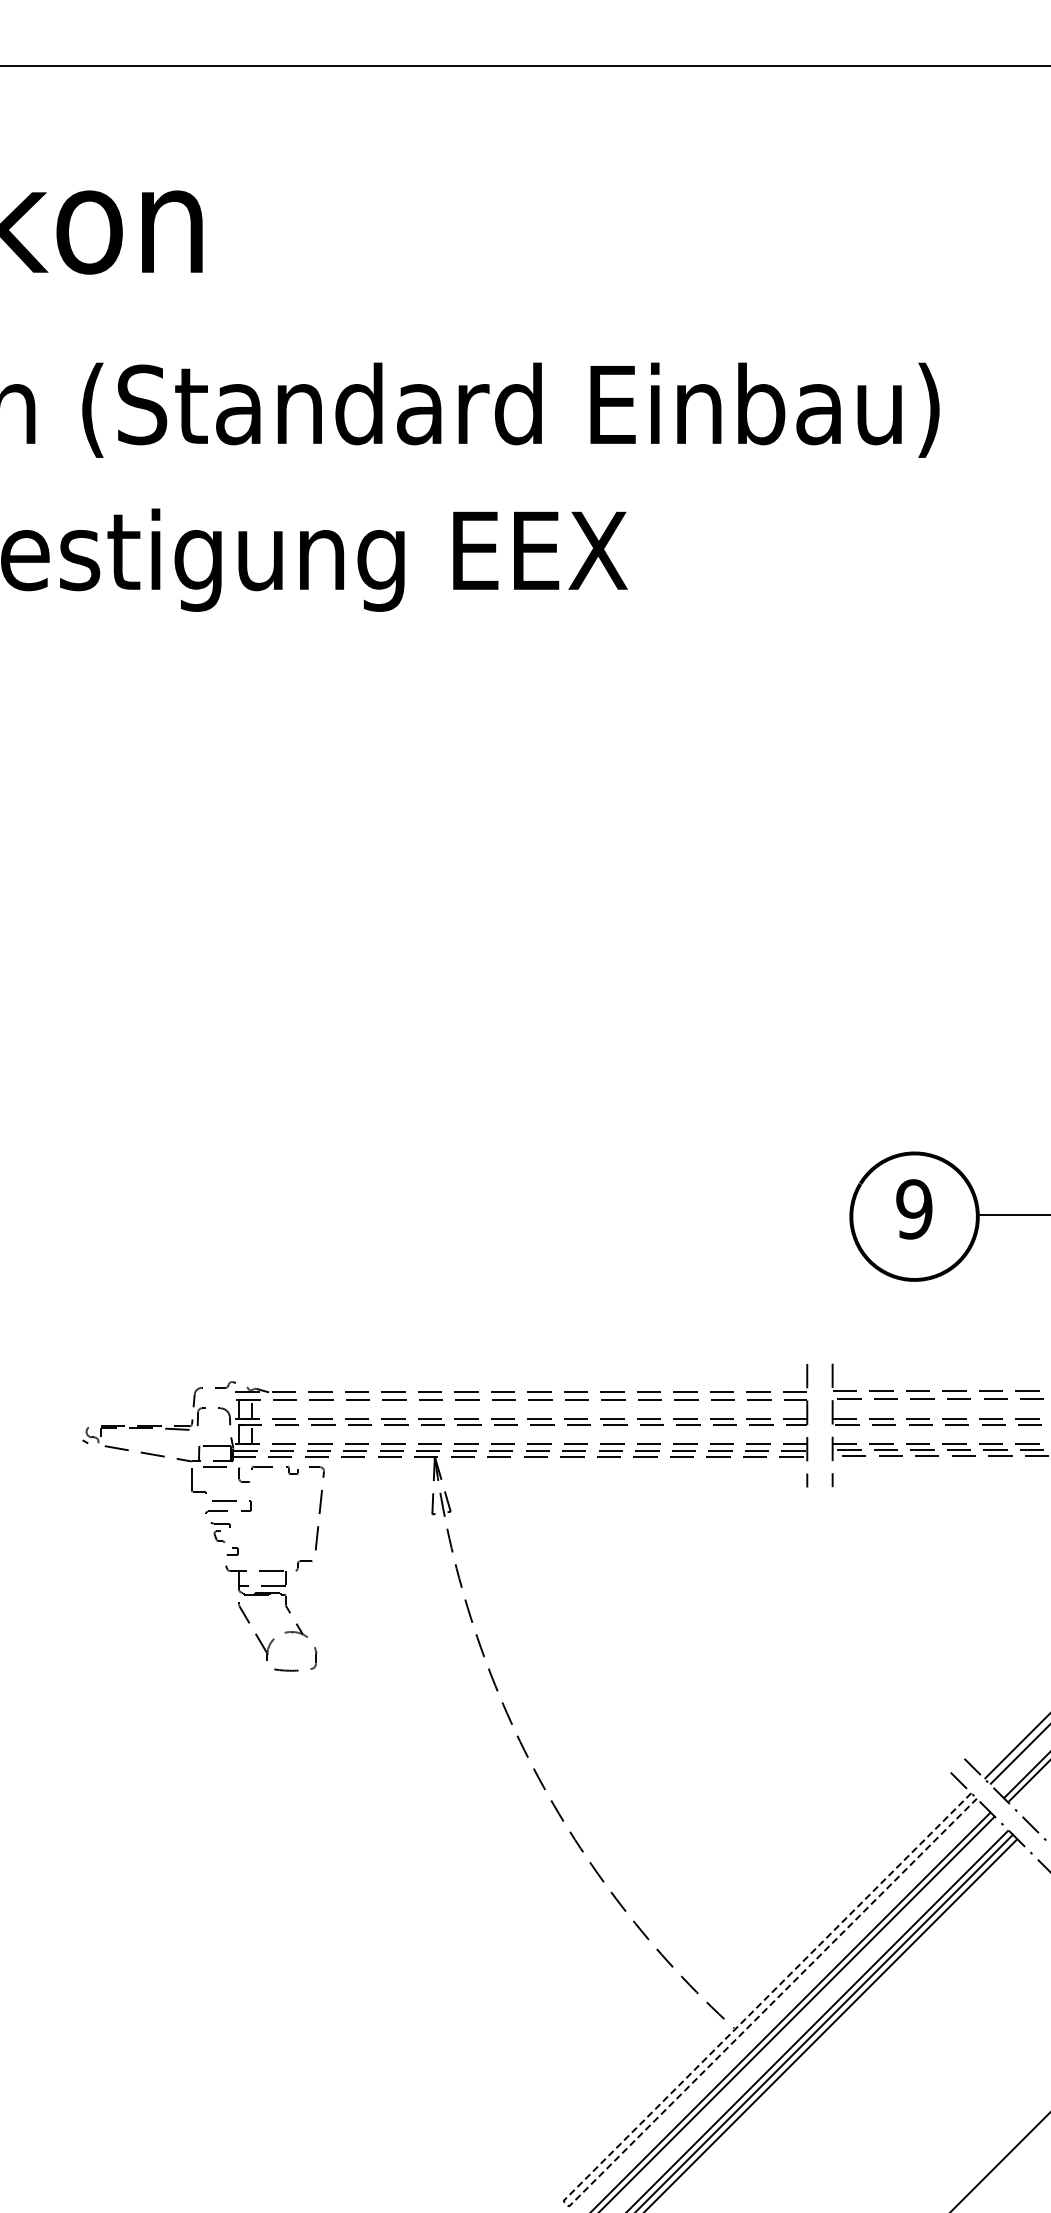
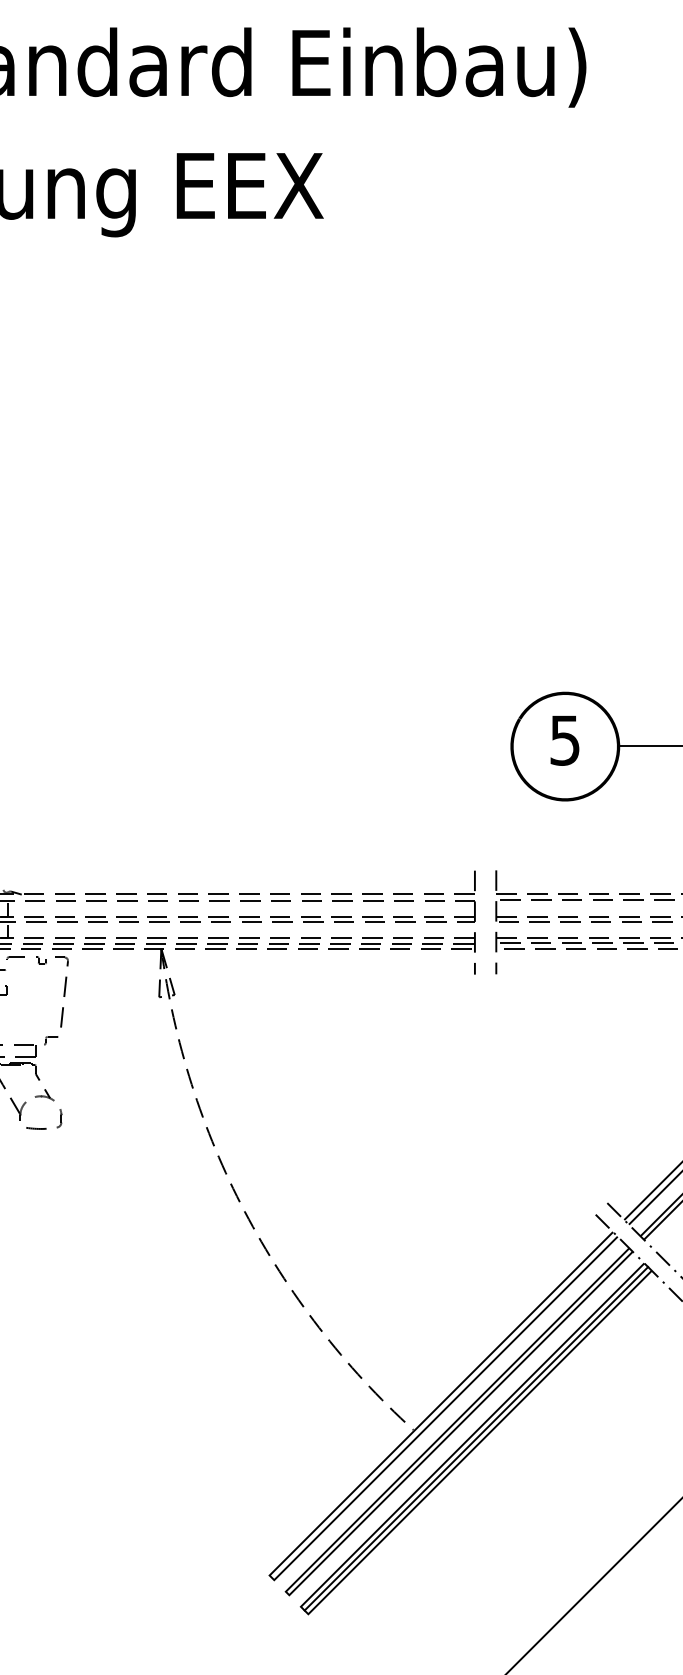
text: (914, 1209) -> (565, 740), 9 -> 5
line: (566, 2203) -> (272, 1577), dashed -> solid

